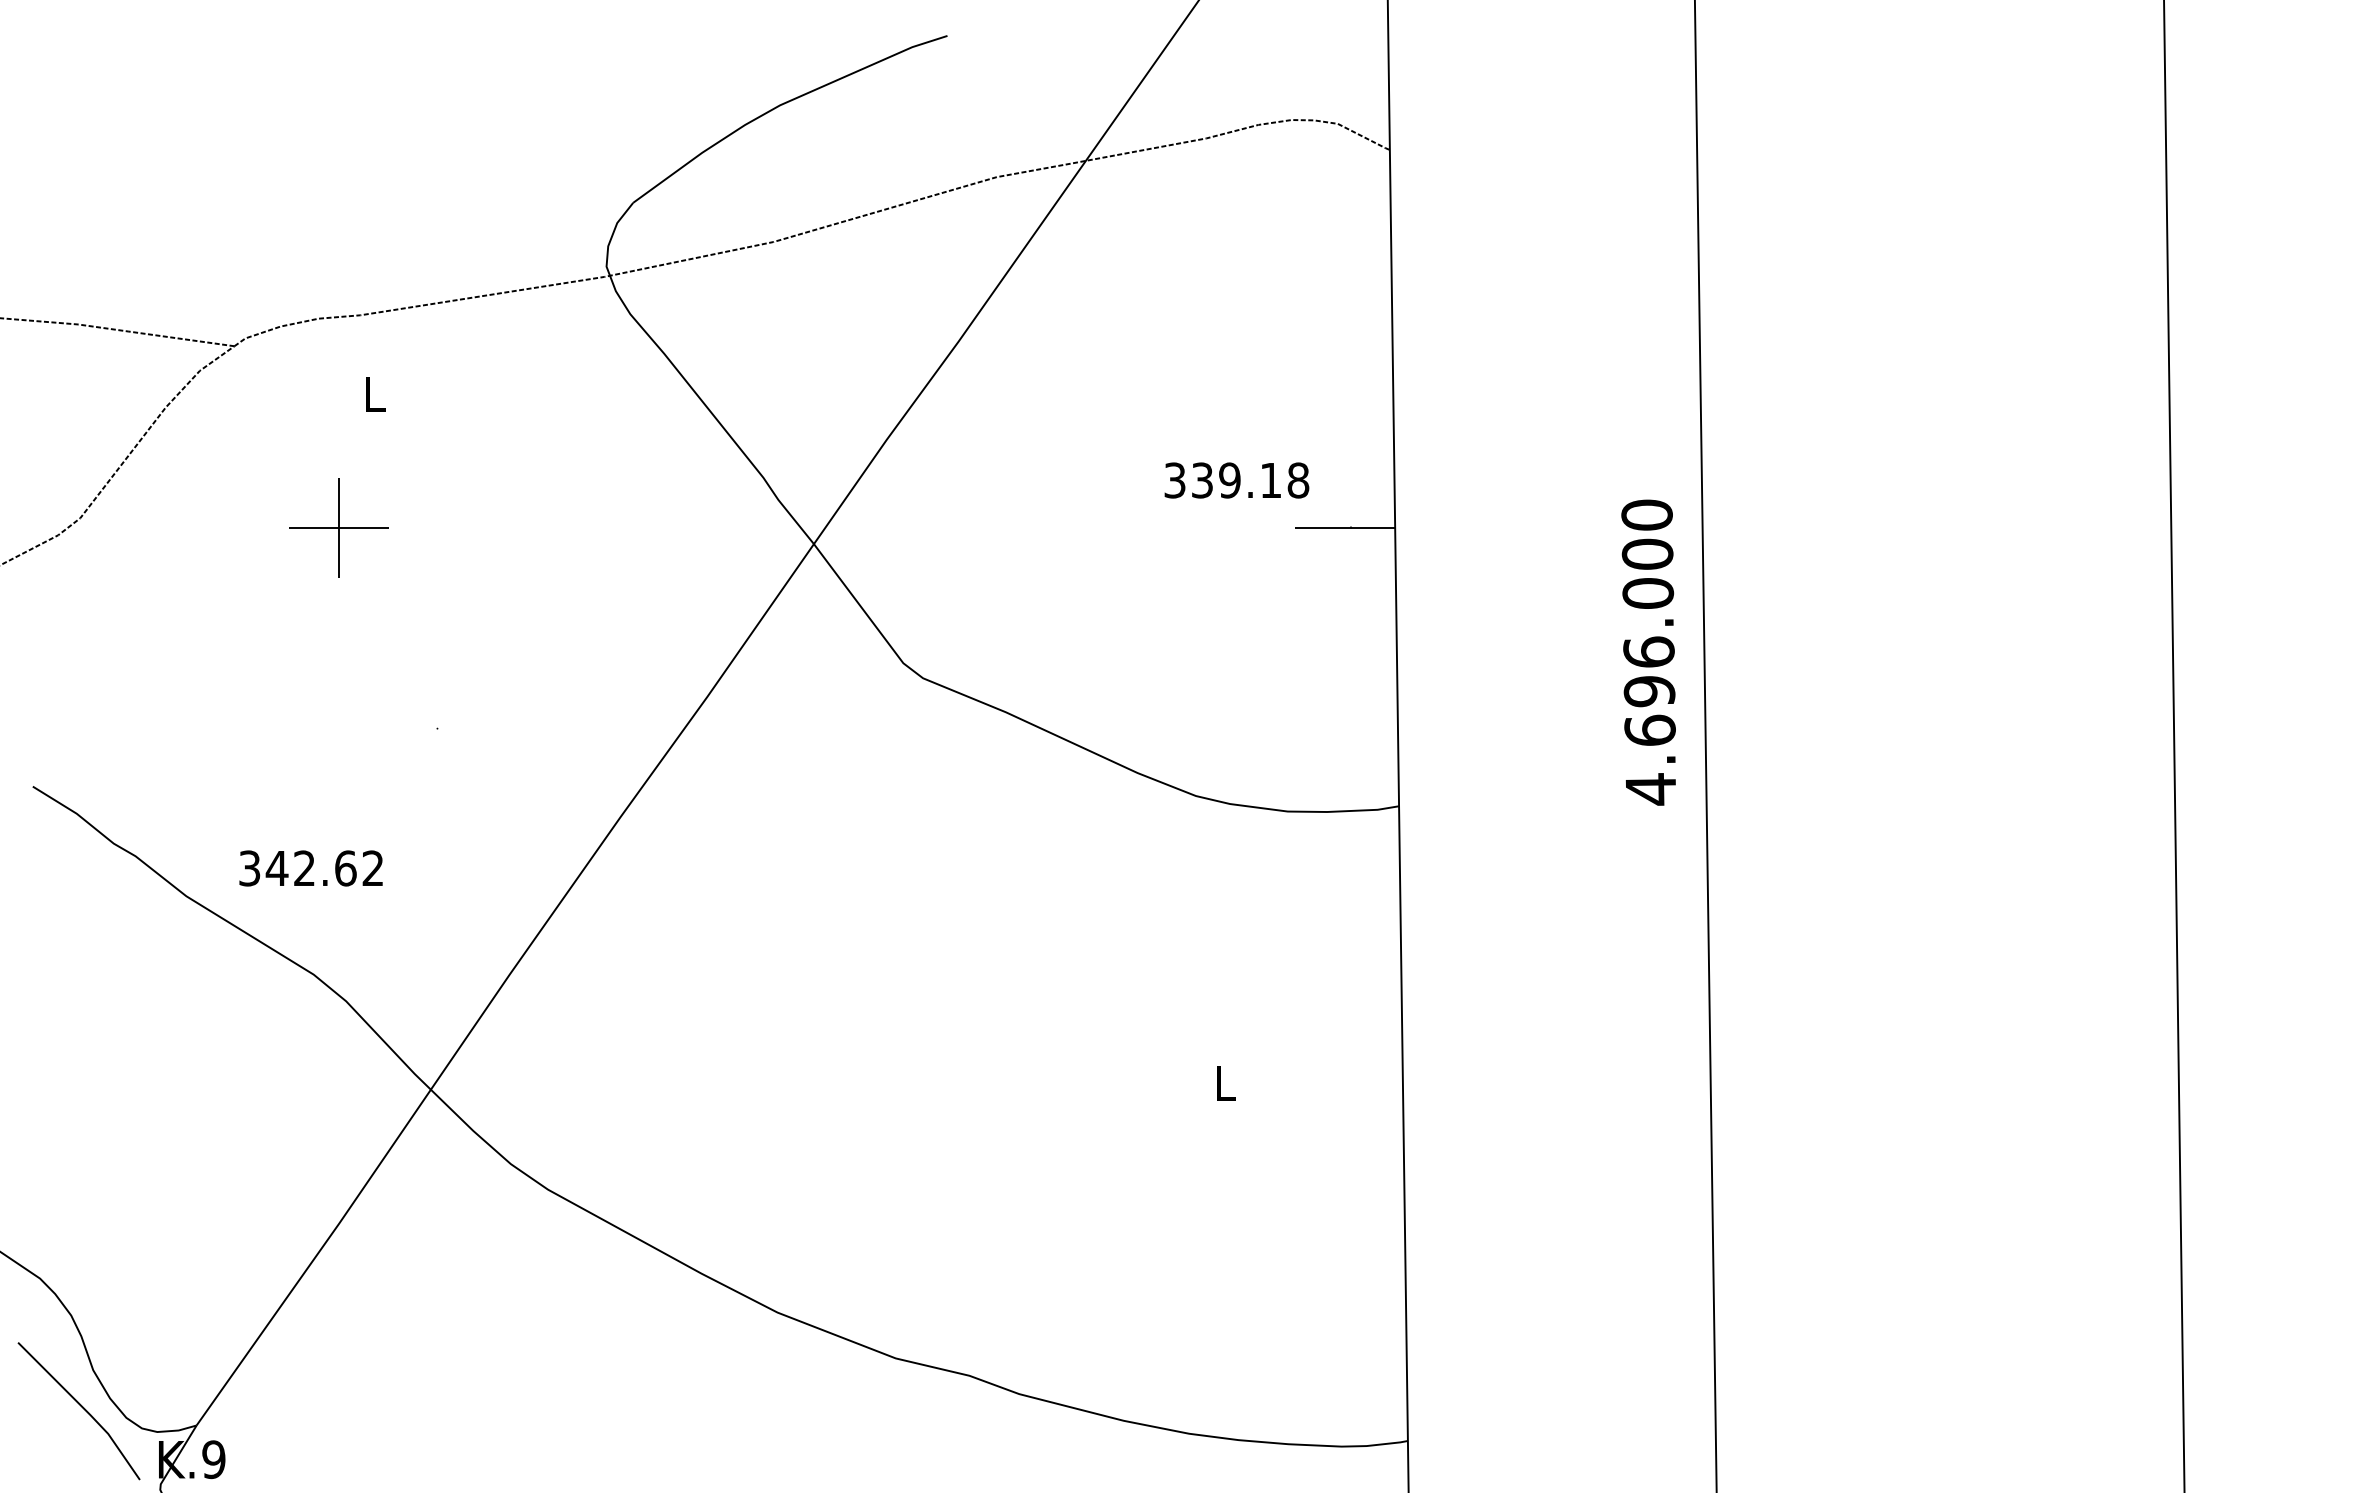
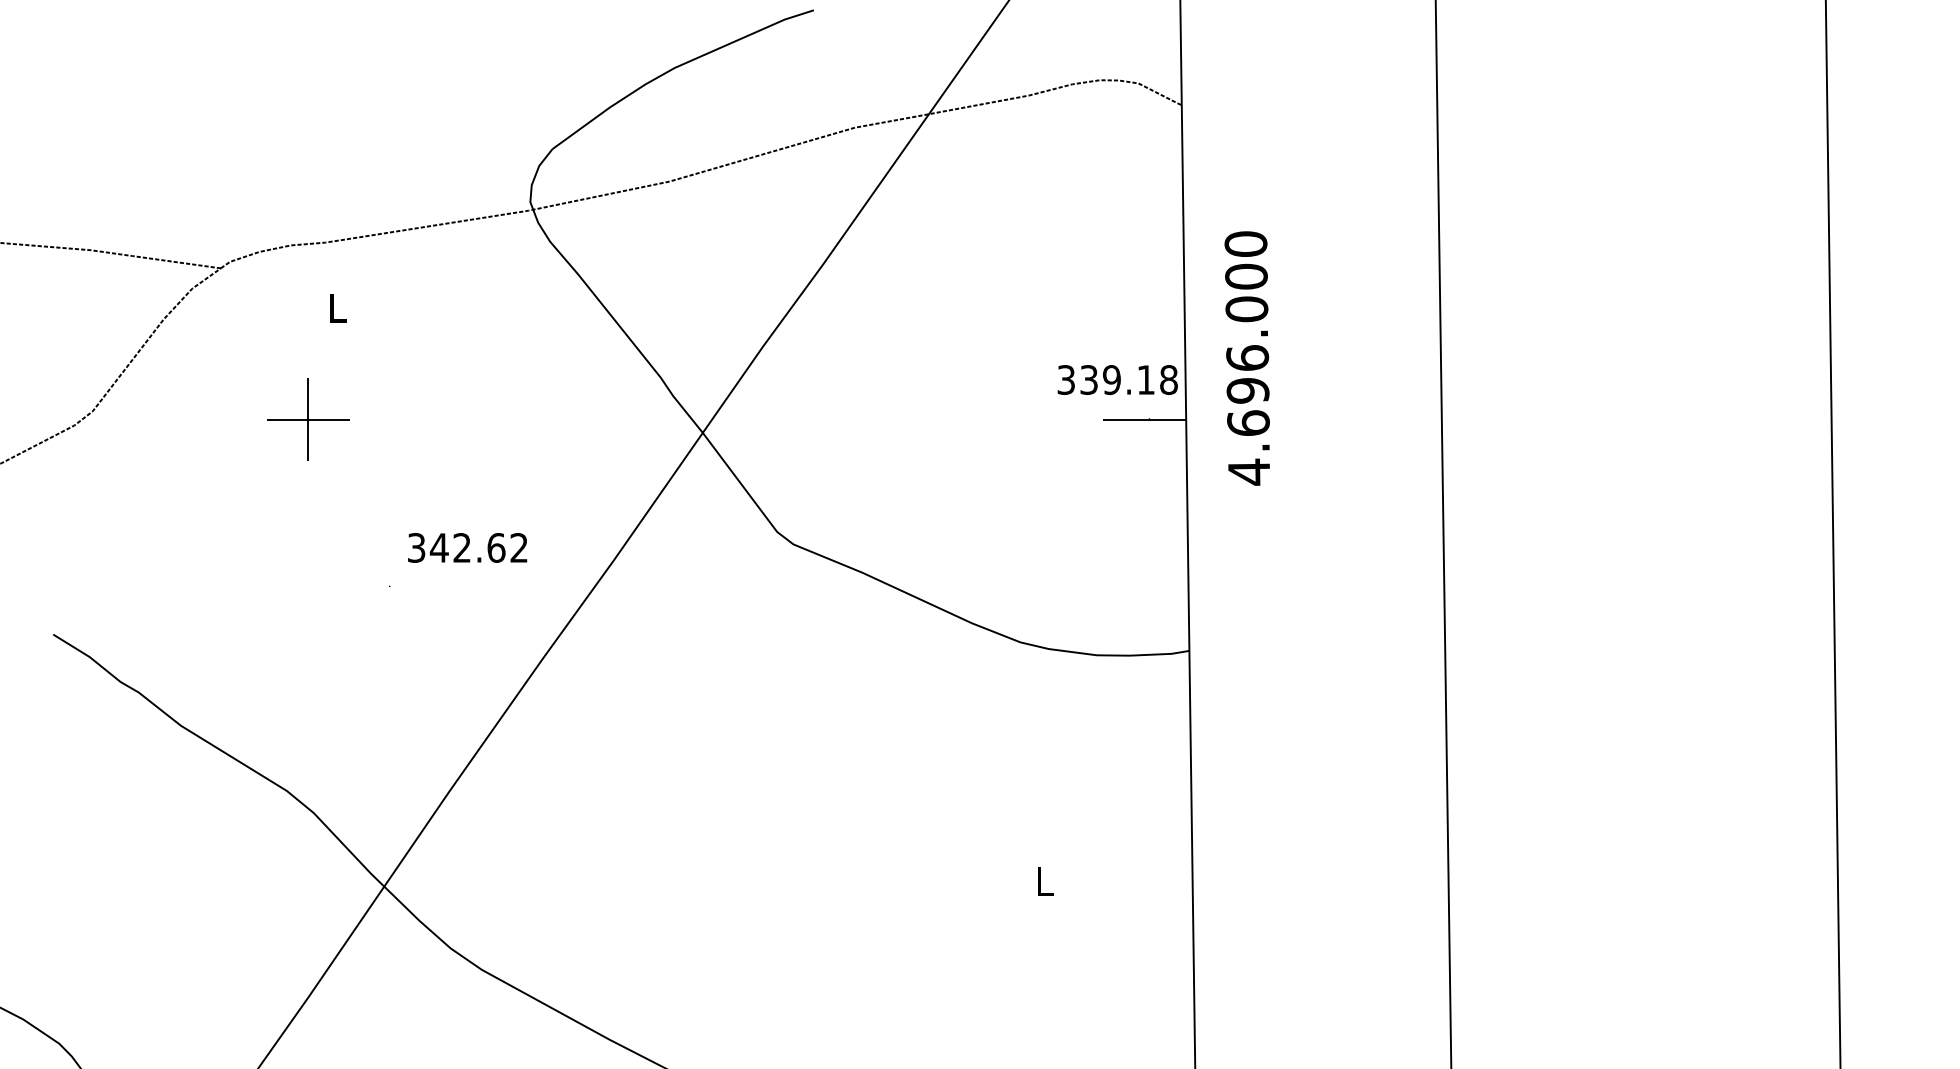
text: (1236, 480) -> (1117, 379), moved
text: (1648, 652) -> (1247, 358), moved
text: (310, 868) -> (467, 547), moved

